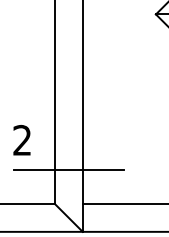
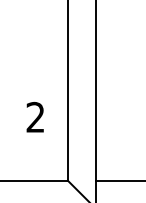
line: (69, 170) -> (82, 147), removed

